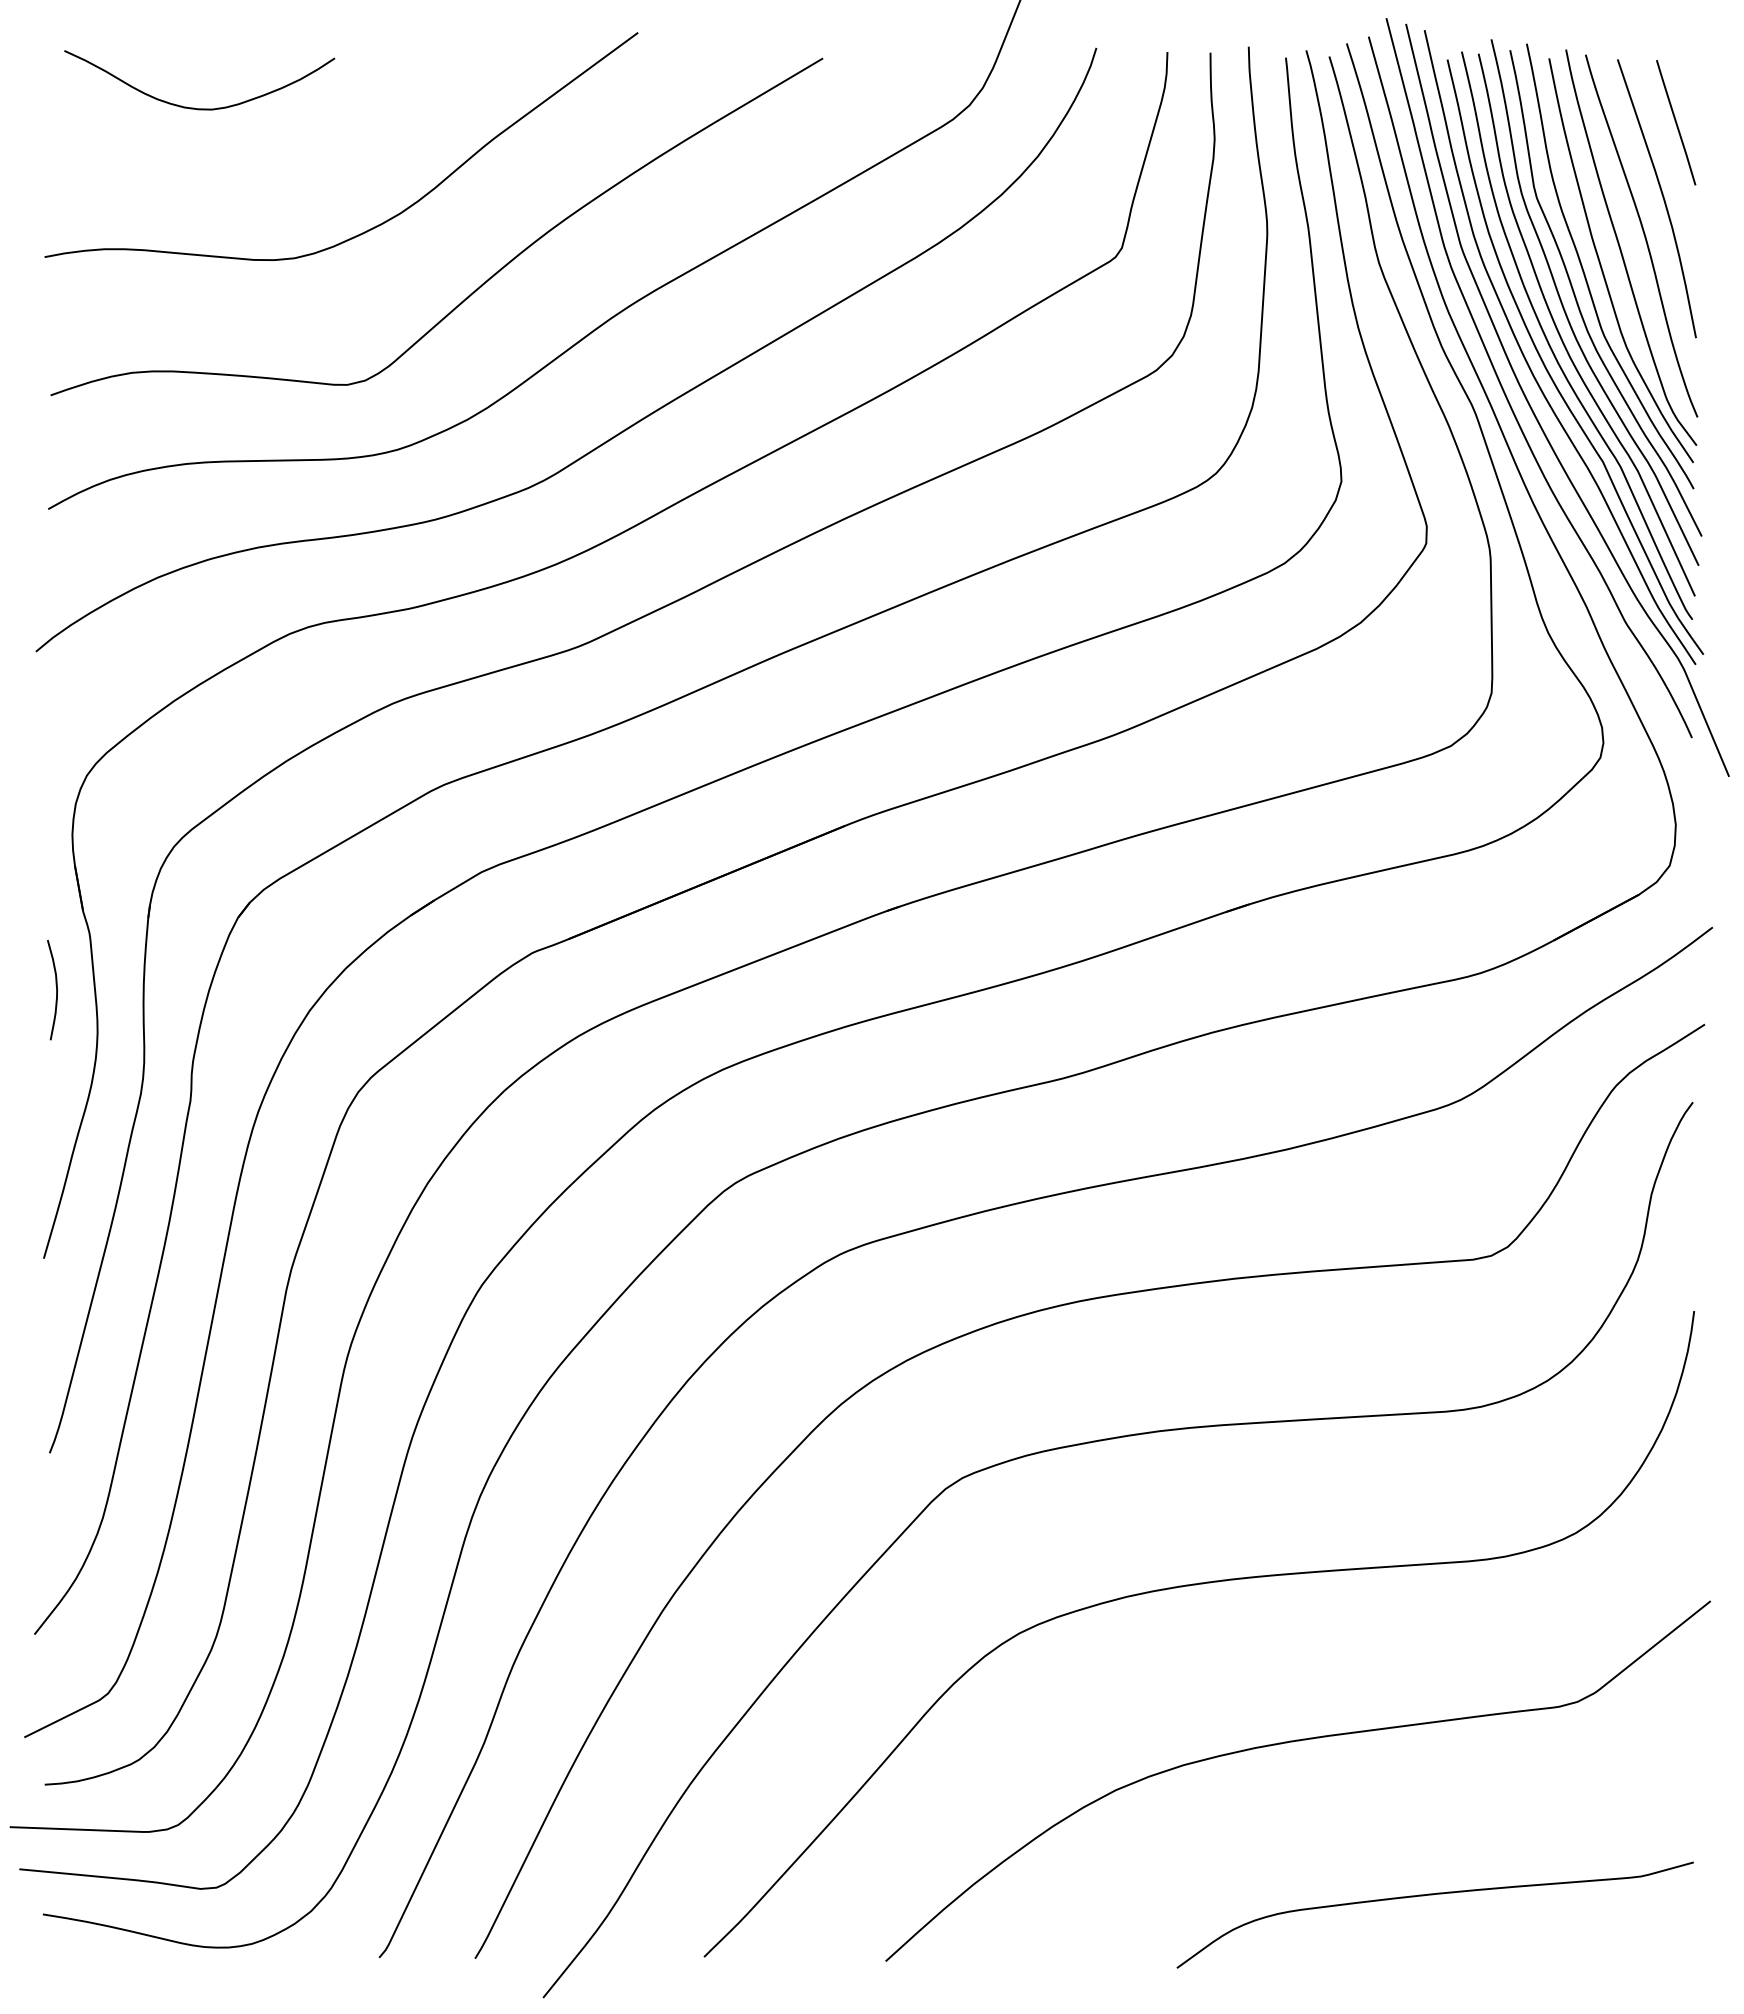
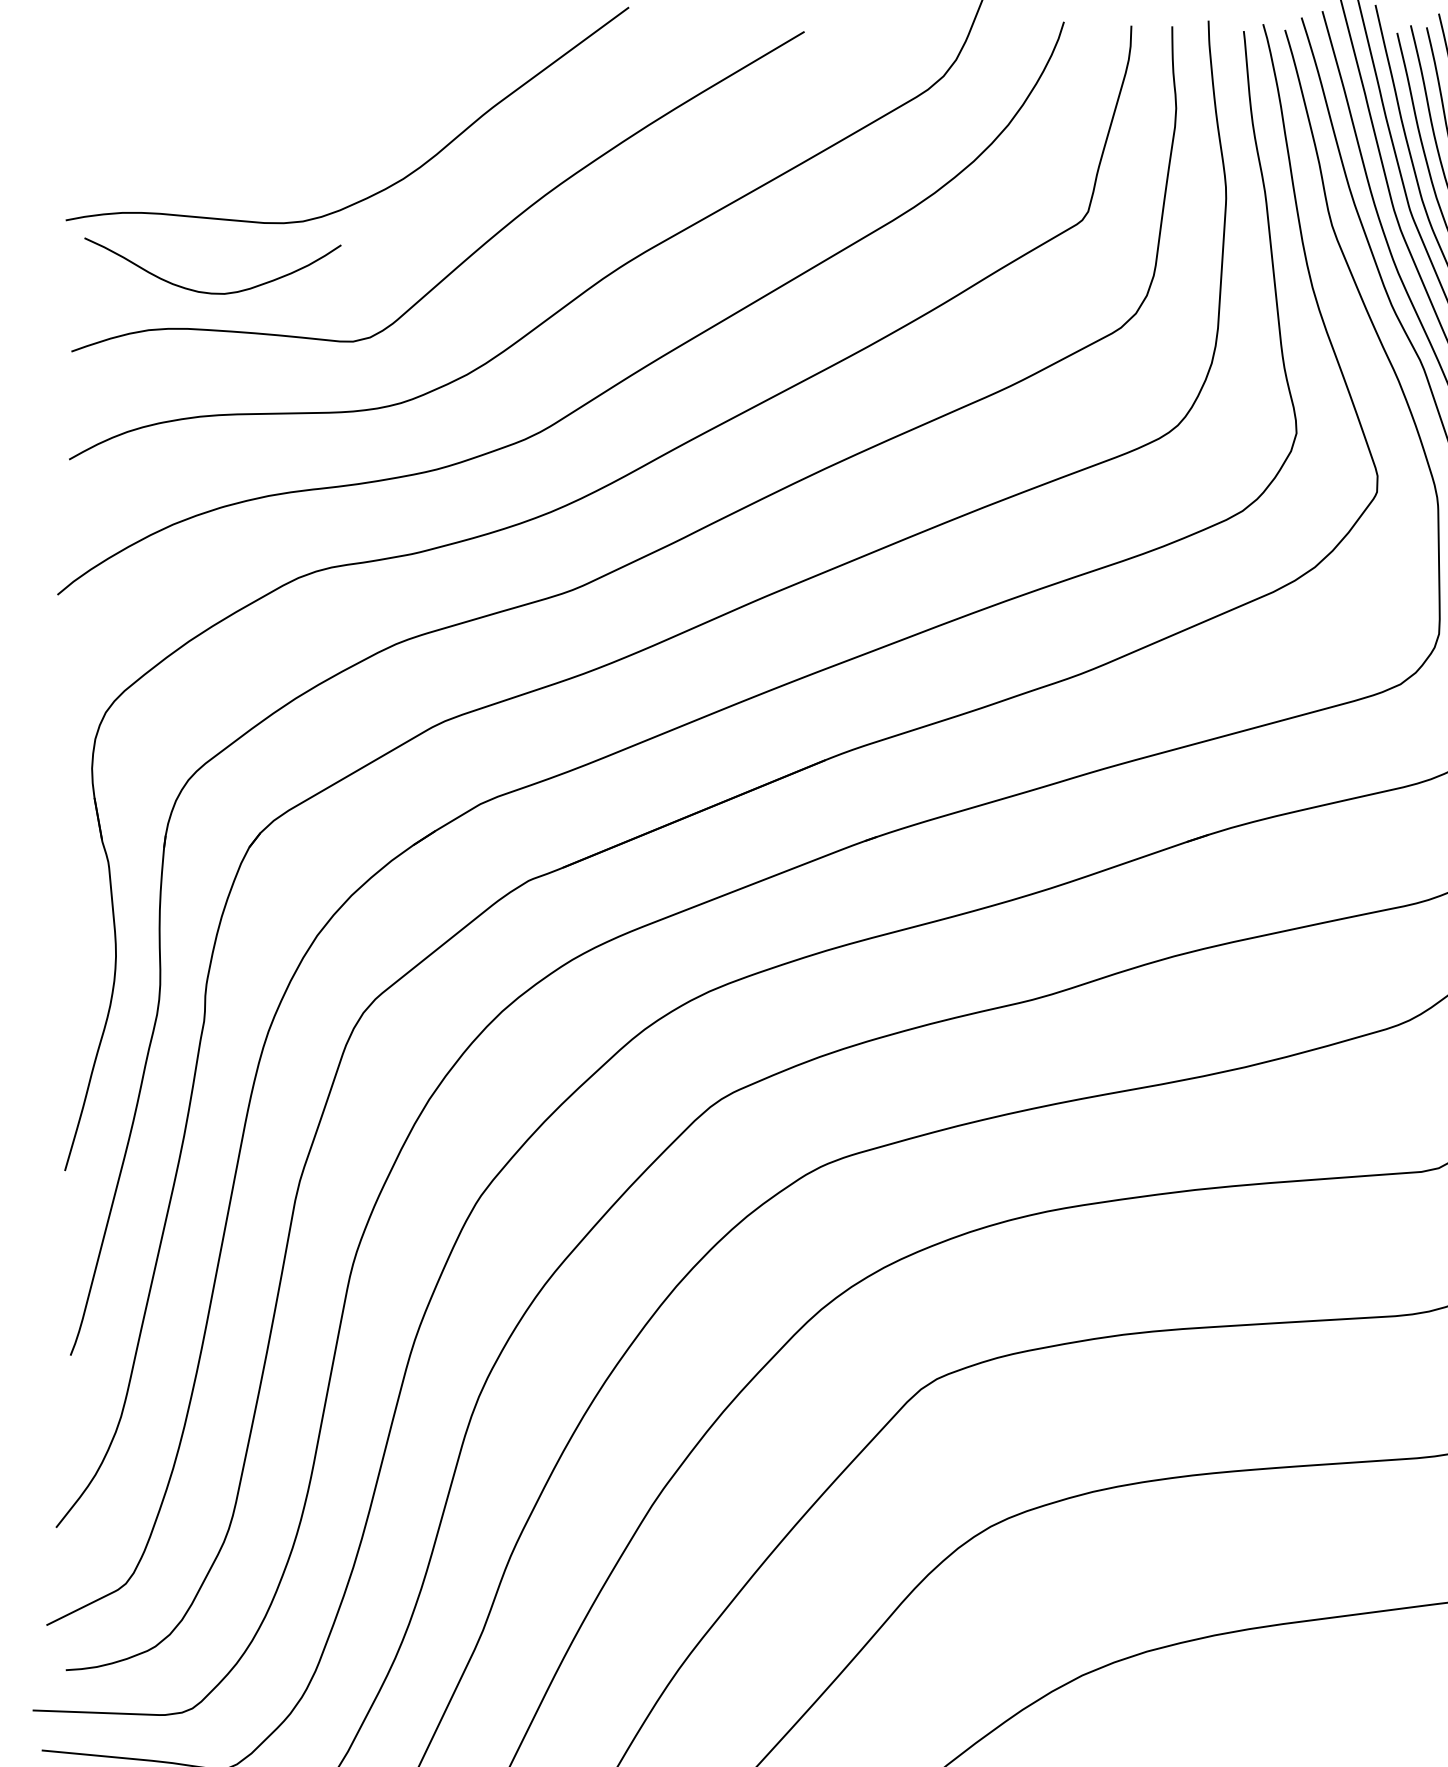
curve: (194, 107) -> (207, 291), moved
curve: (56, 990) -> (77, 916), removed

